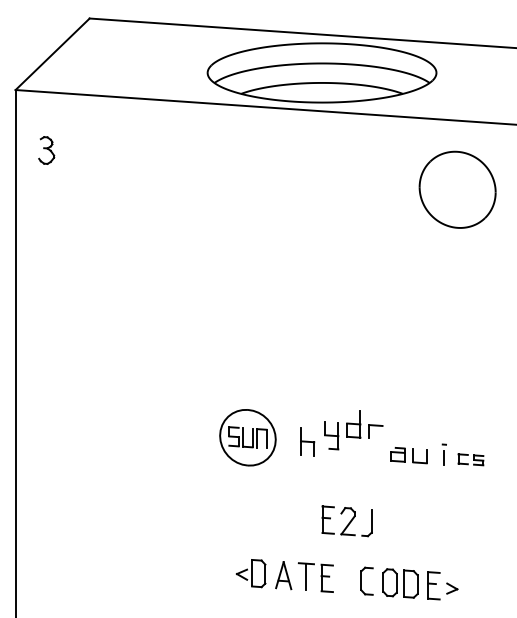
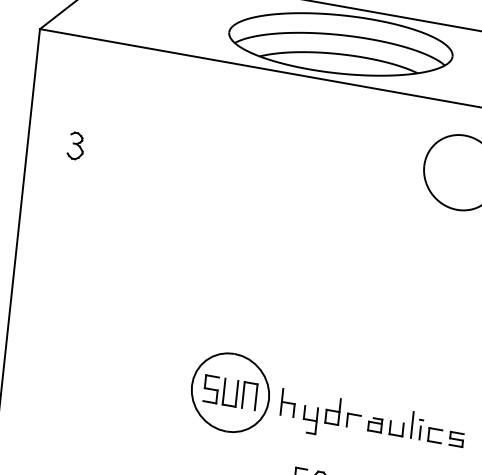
part: (46, 150) -> (75, 145), moved
part: (353, 430) -> (332, 417), moved
part: (247, 437) -> (230, 392), size x1.43
line: (435, 450) -> (412, 424), added
part: (470, 459) -> (445, 437), size x1.43

